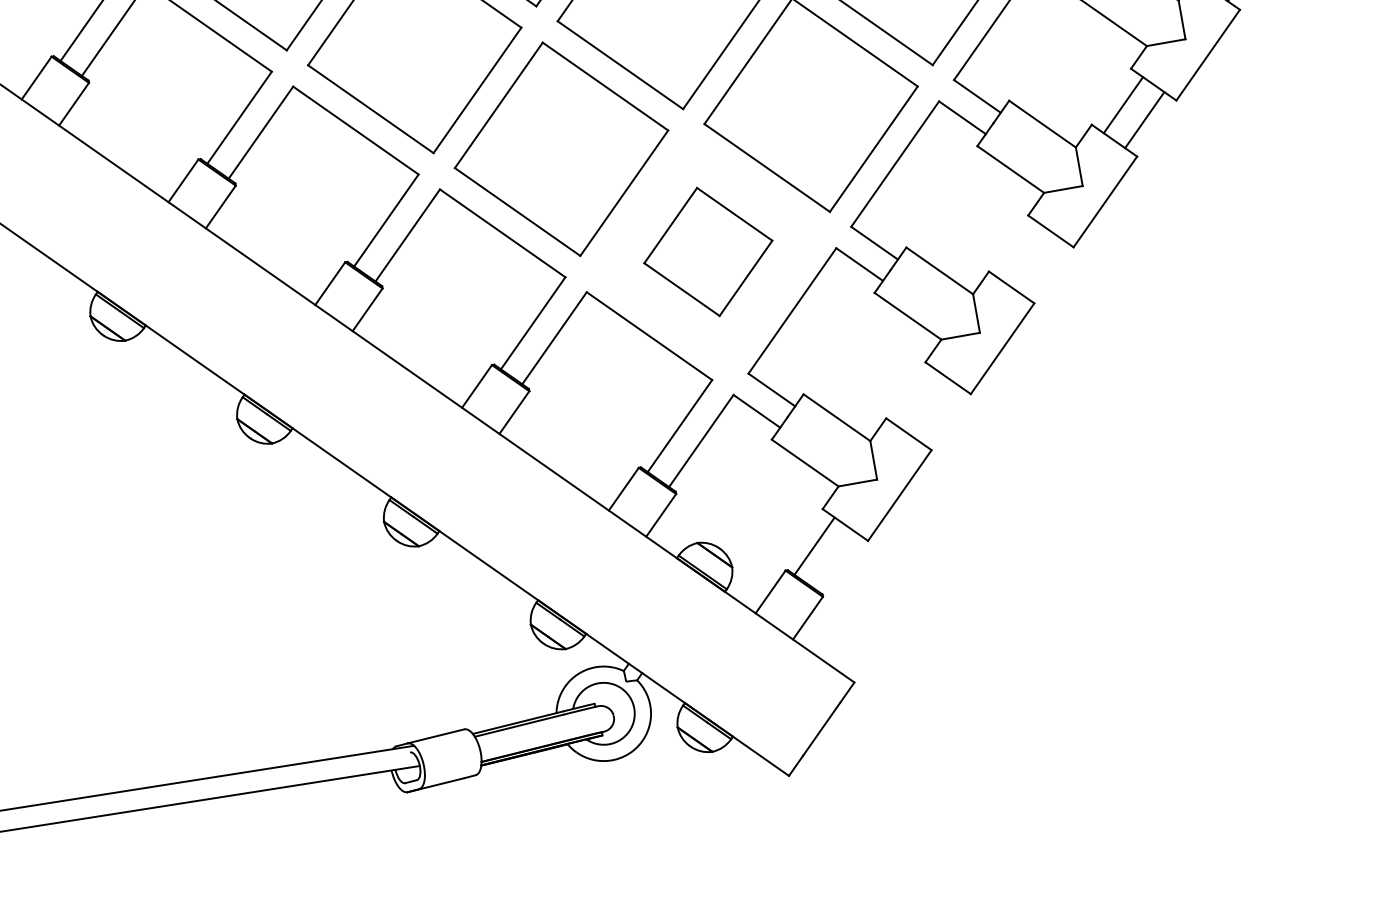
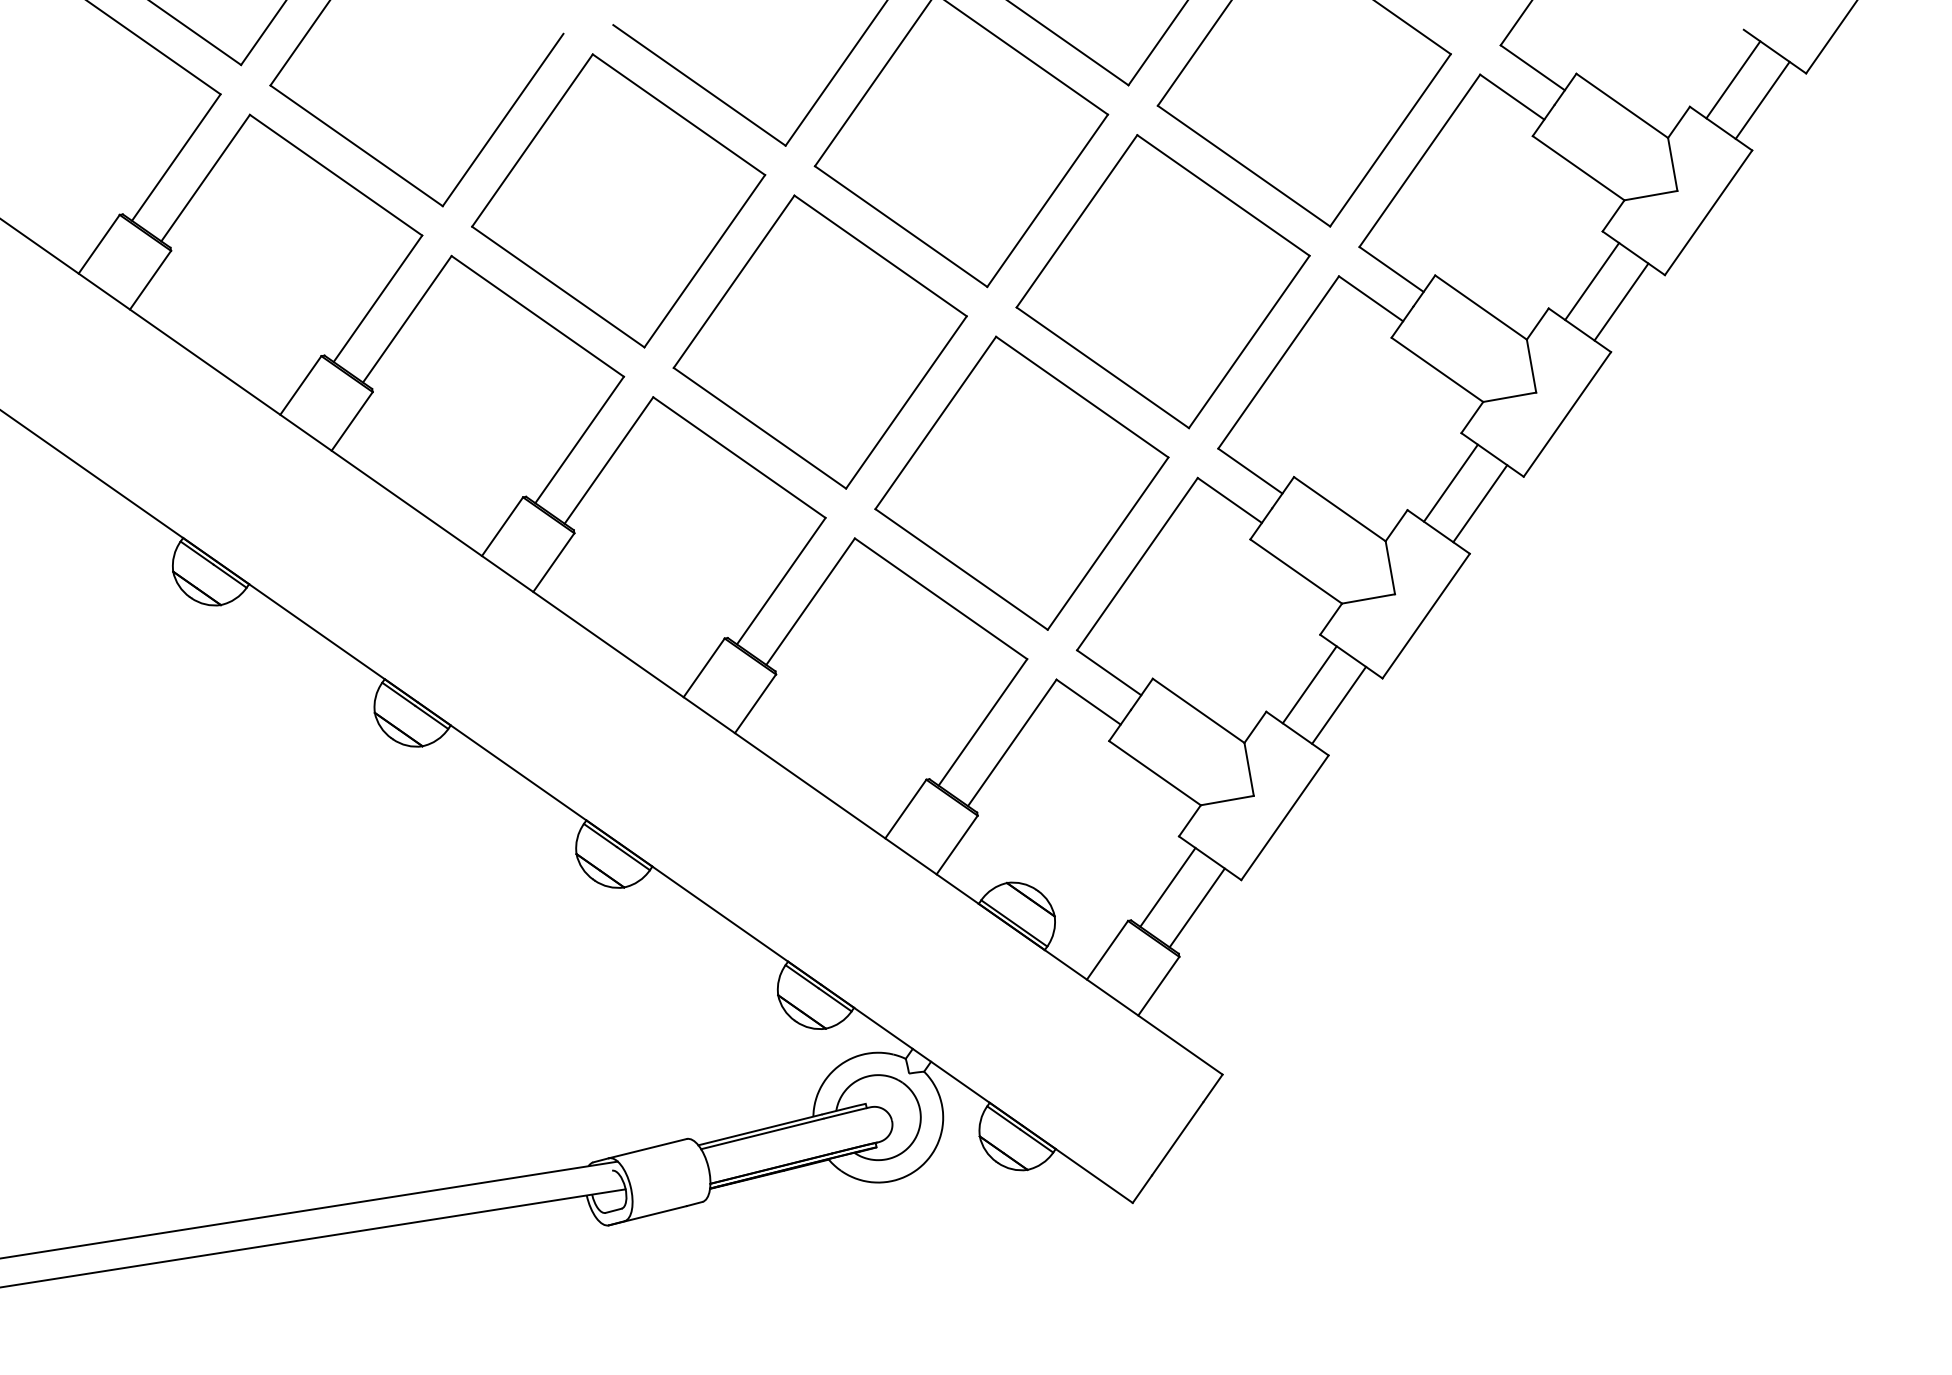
part: (708, 251) -> (1021, 482), size x1.67
line: (1020, 251) -> (1450, 482), added
line: (1042, 266) -> (1480, 503), added
line: (917, 398) -> (1309, 684), added
line: (939, 413) -> (1339, 704), added
line: (835, 560) -> (1196, 907), added

